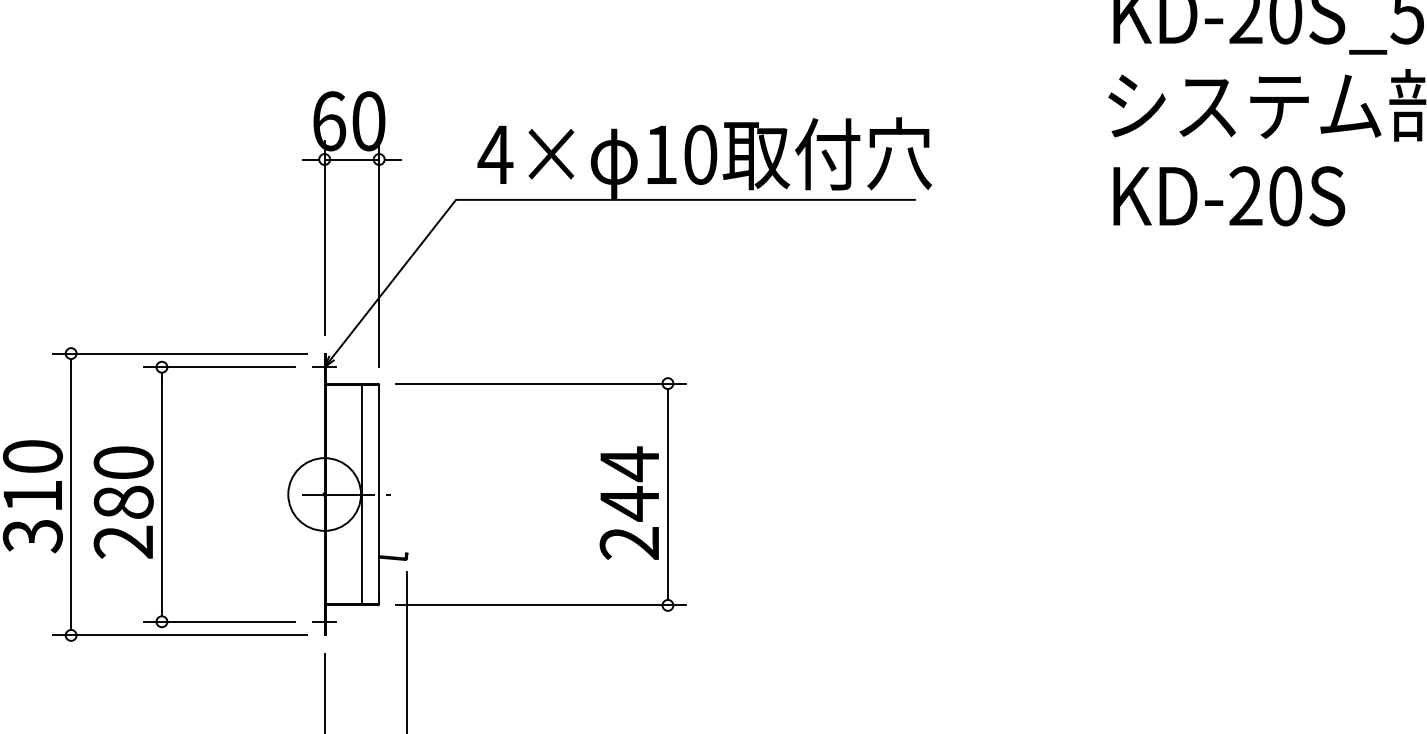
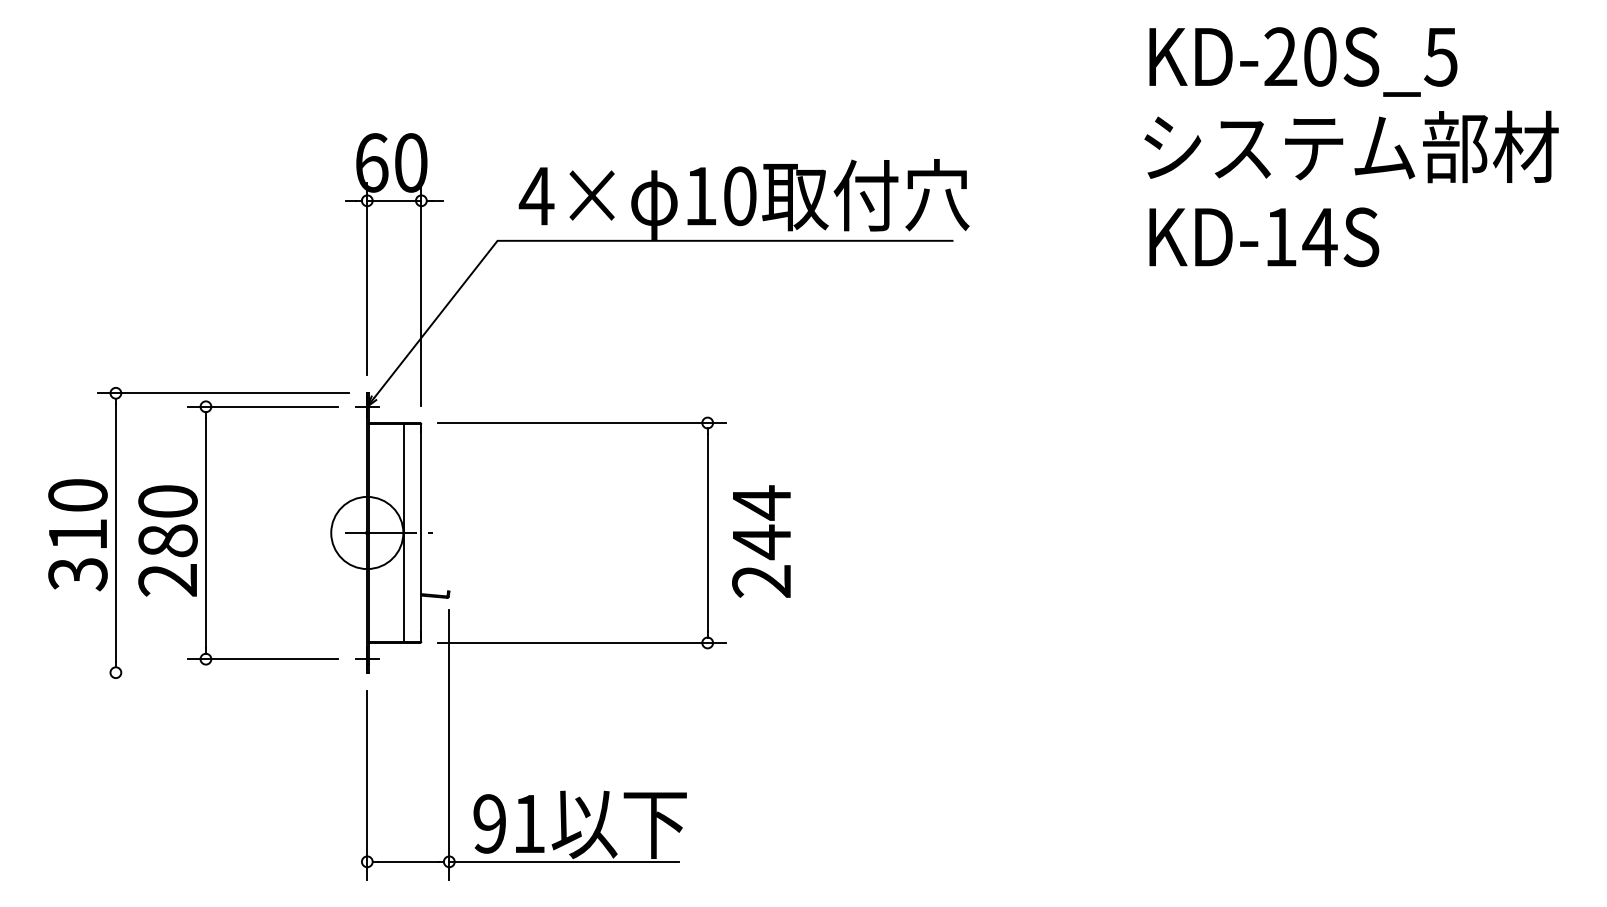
text: (1265, 196) -> (1300, 237), KD-20S -> KD-14S
text: (629, 503) -> (761, 541), moved
line: (179, 635) -> (223, 672), removed

